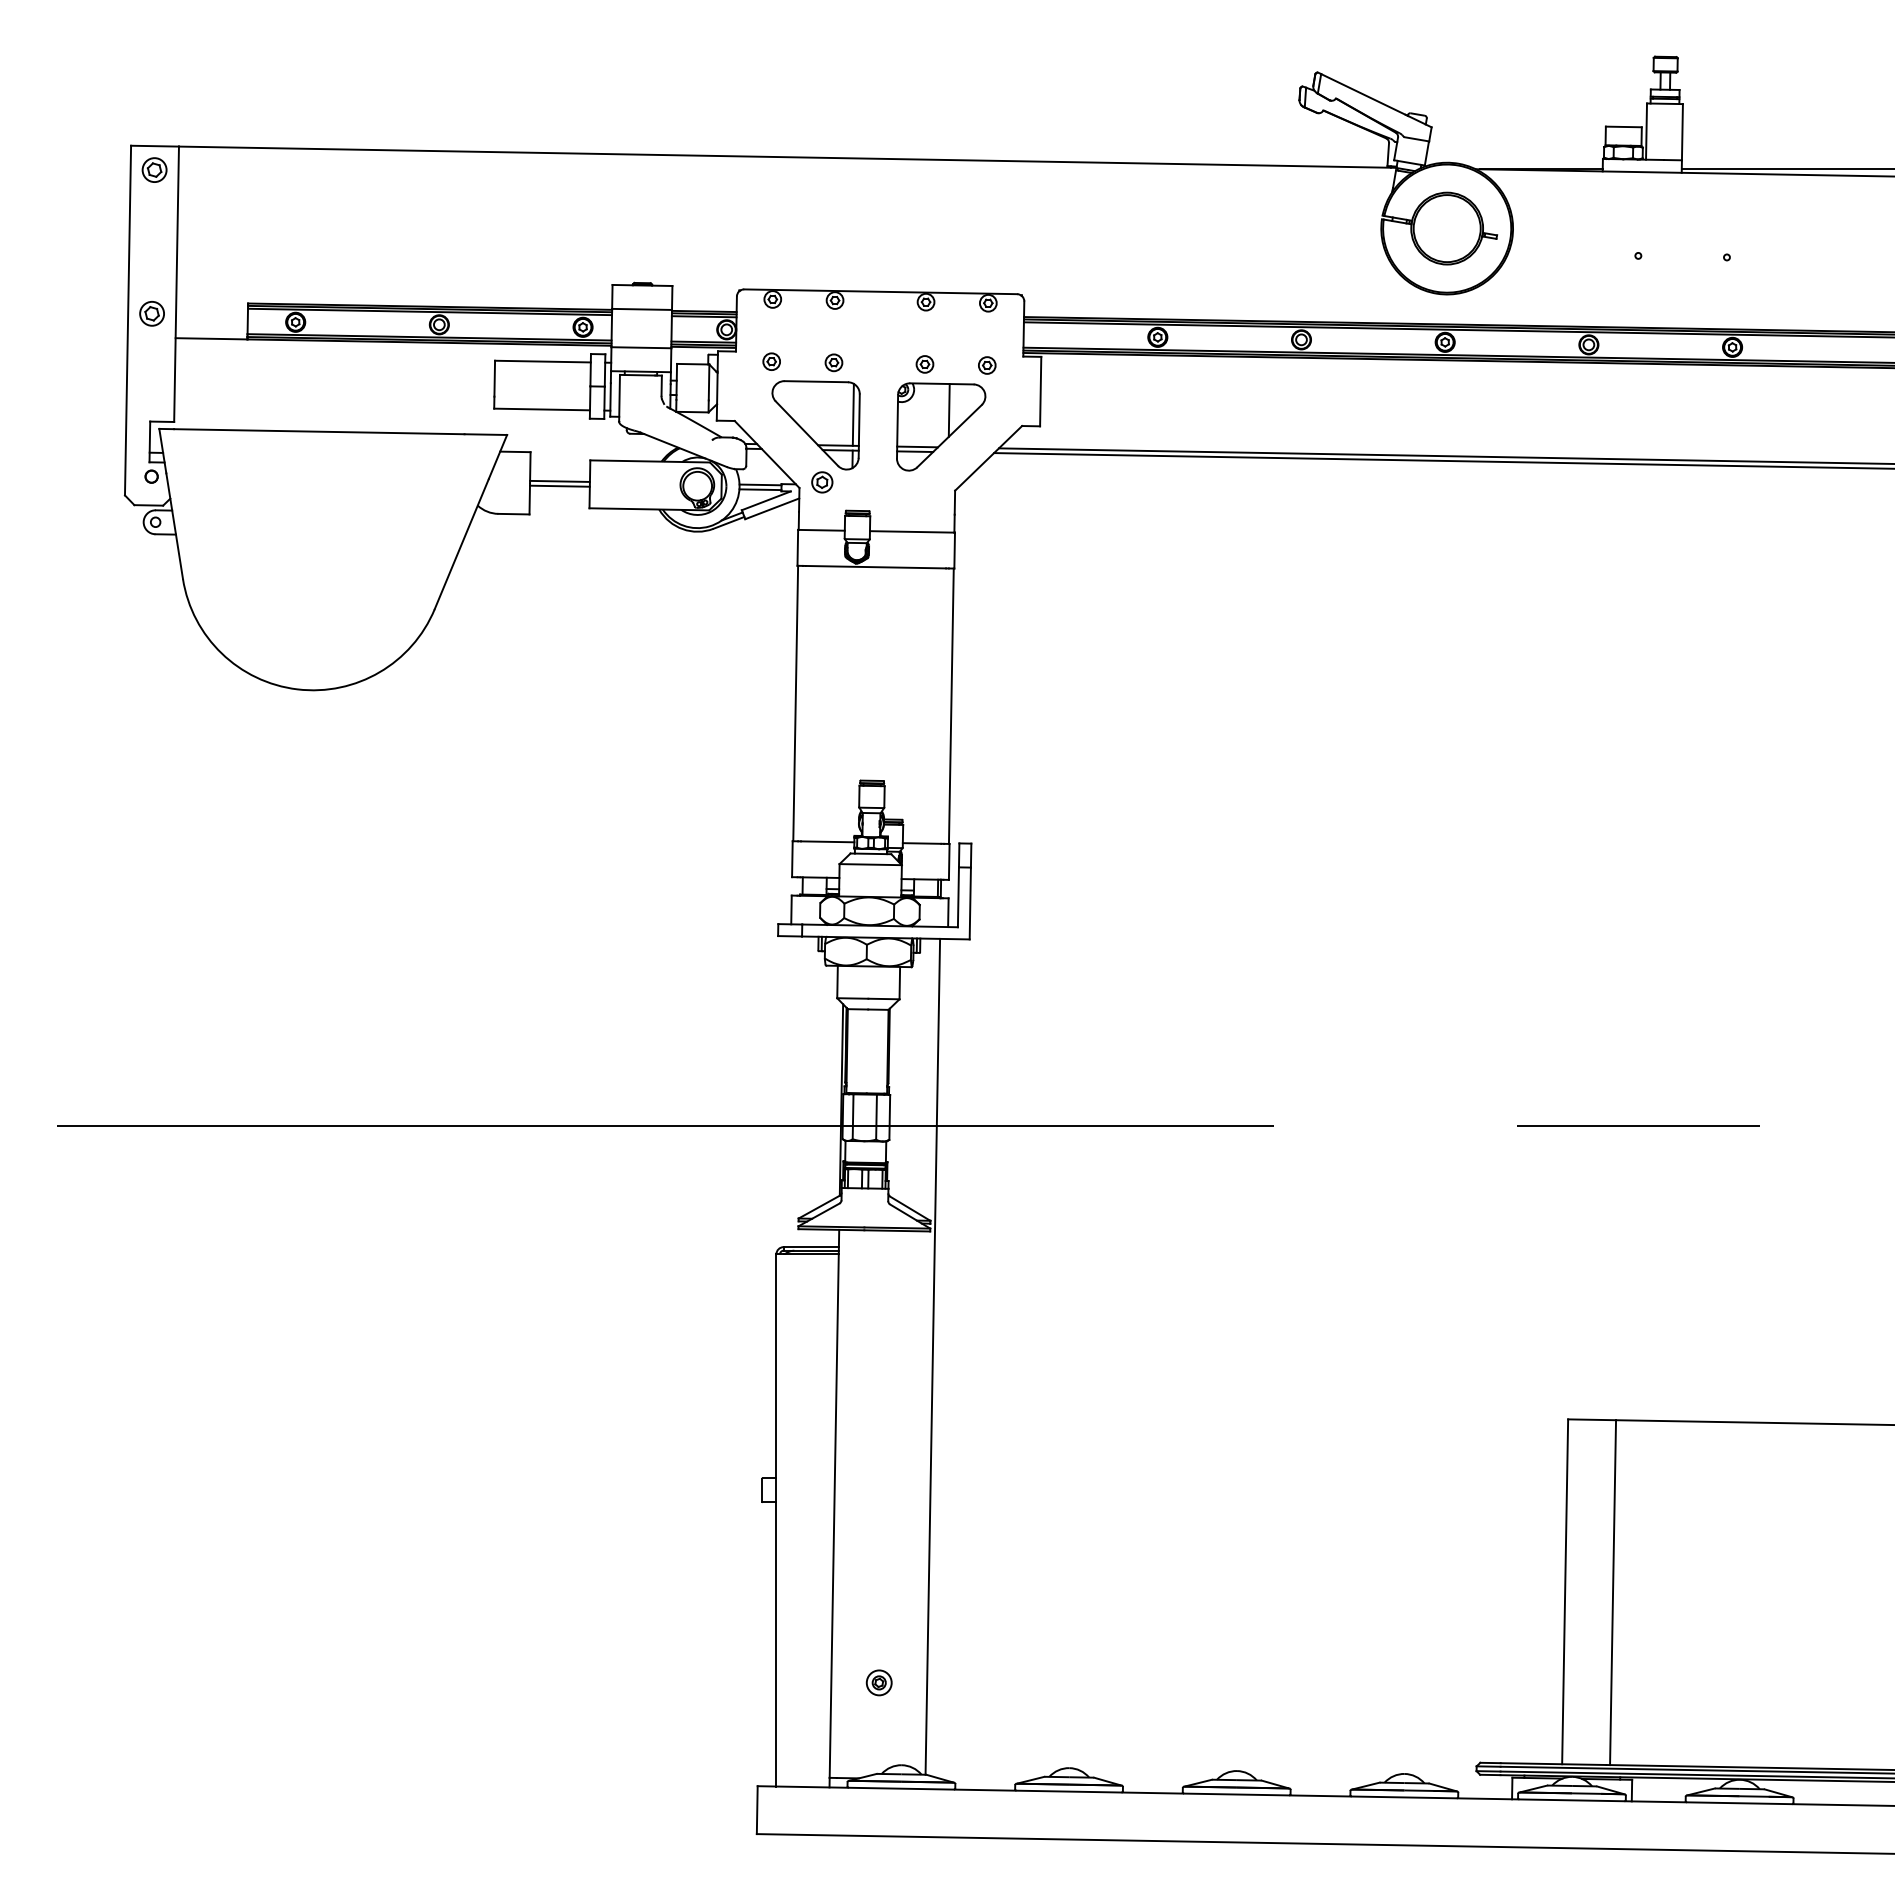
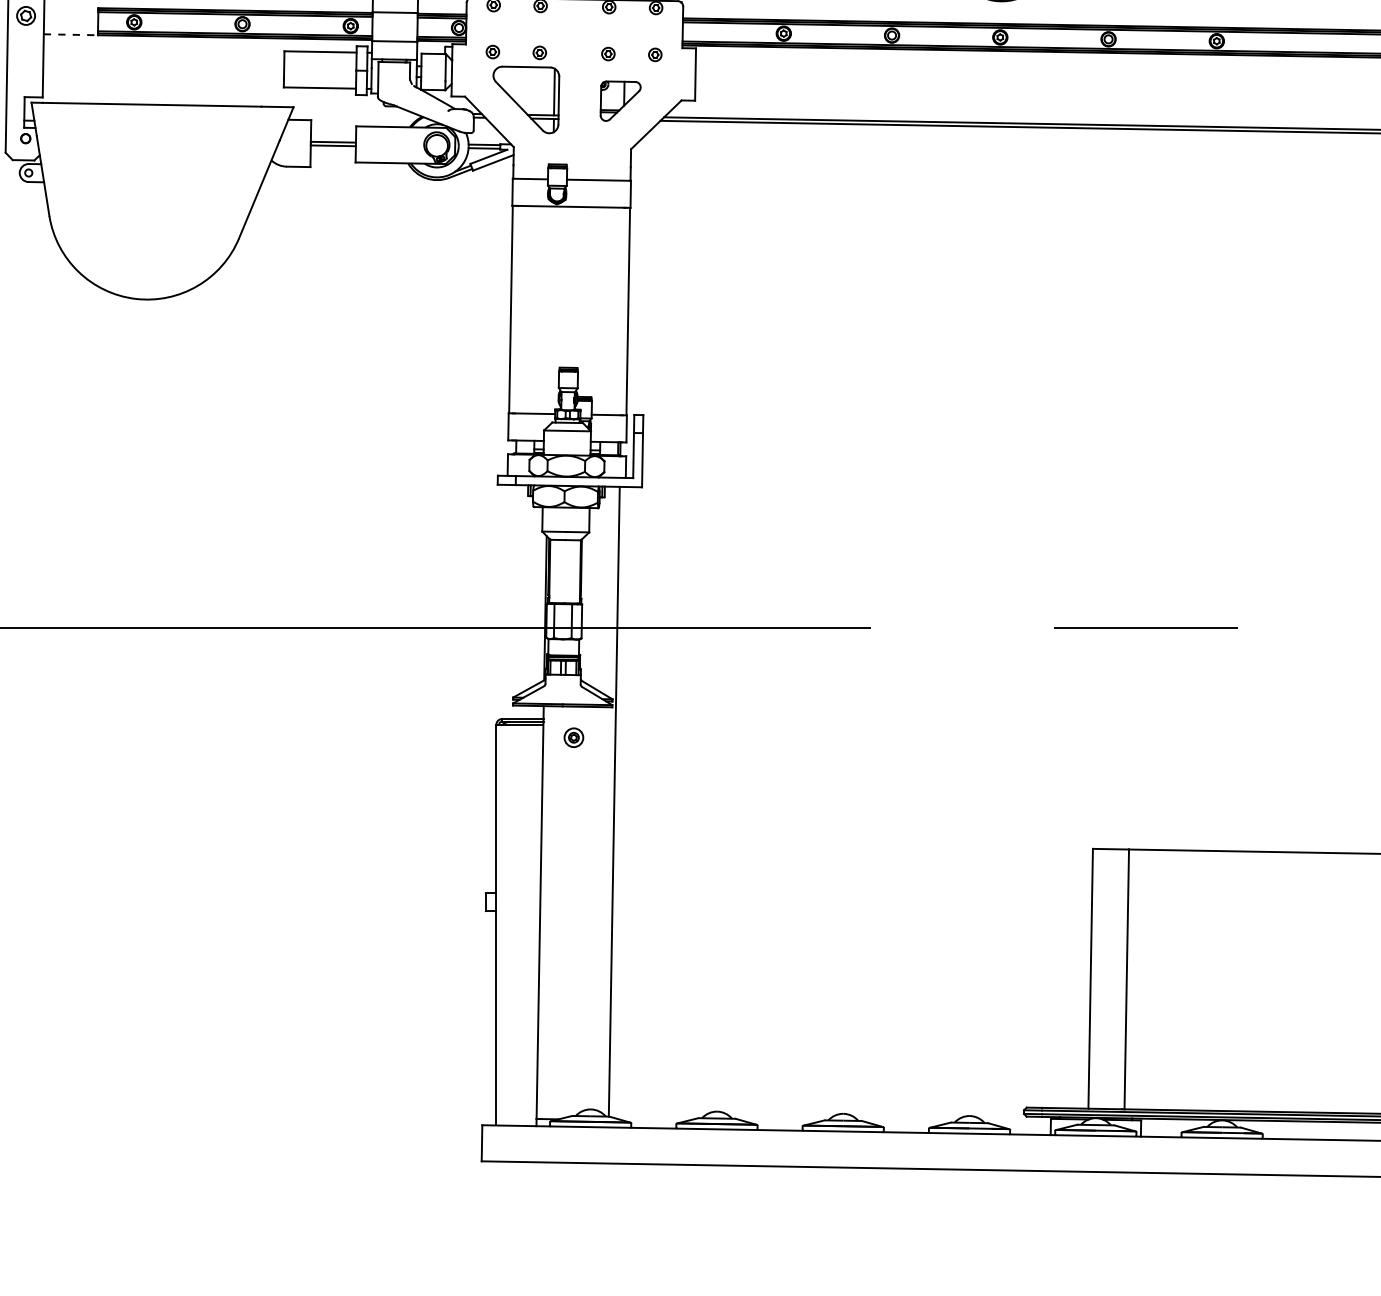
line: (211, 338) -> (70, 34), solid -> dashed
part: (941, 426) -> (620, 100), size x0.6
part: (822, 482) -> (531, 143), removed
part: (878, 1682) -> (573, 737), moved

